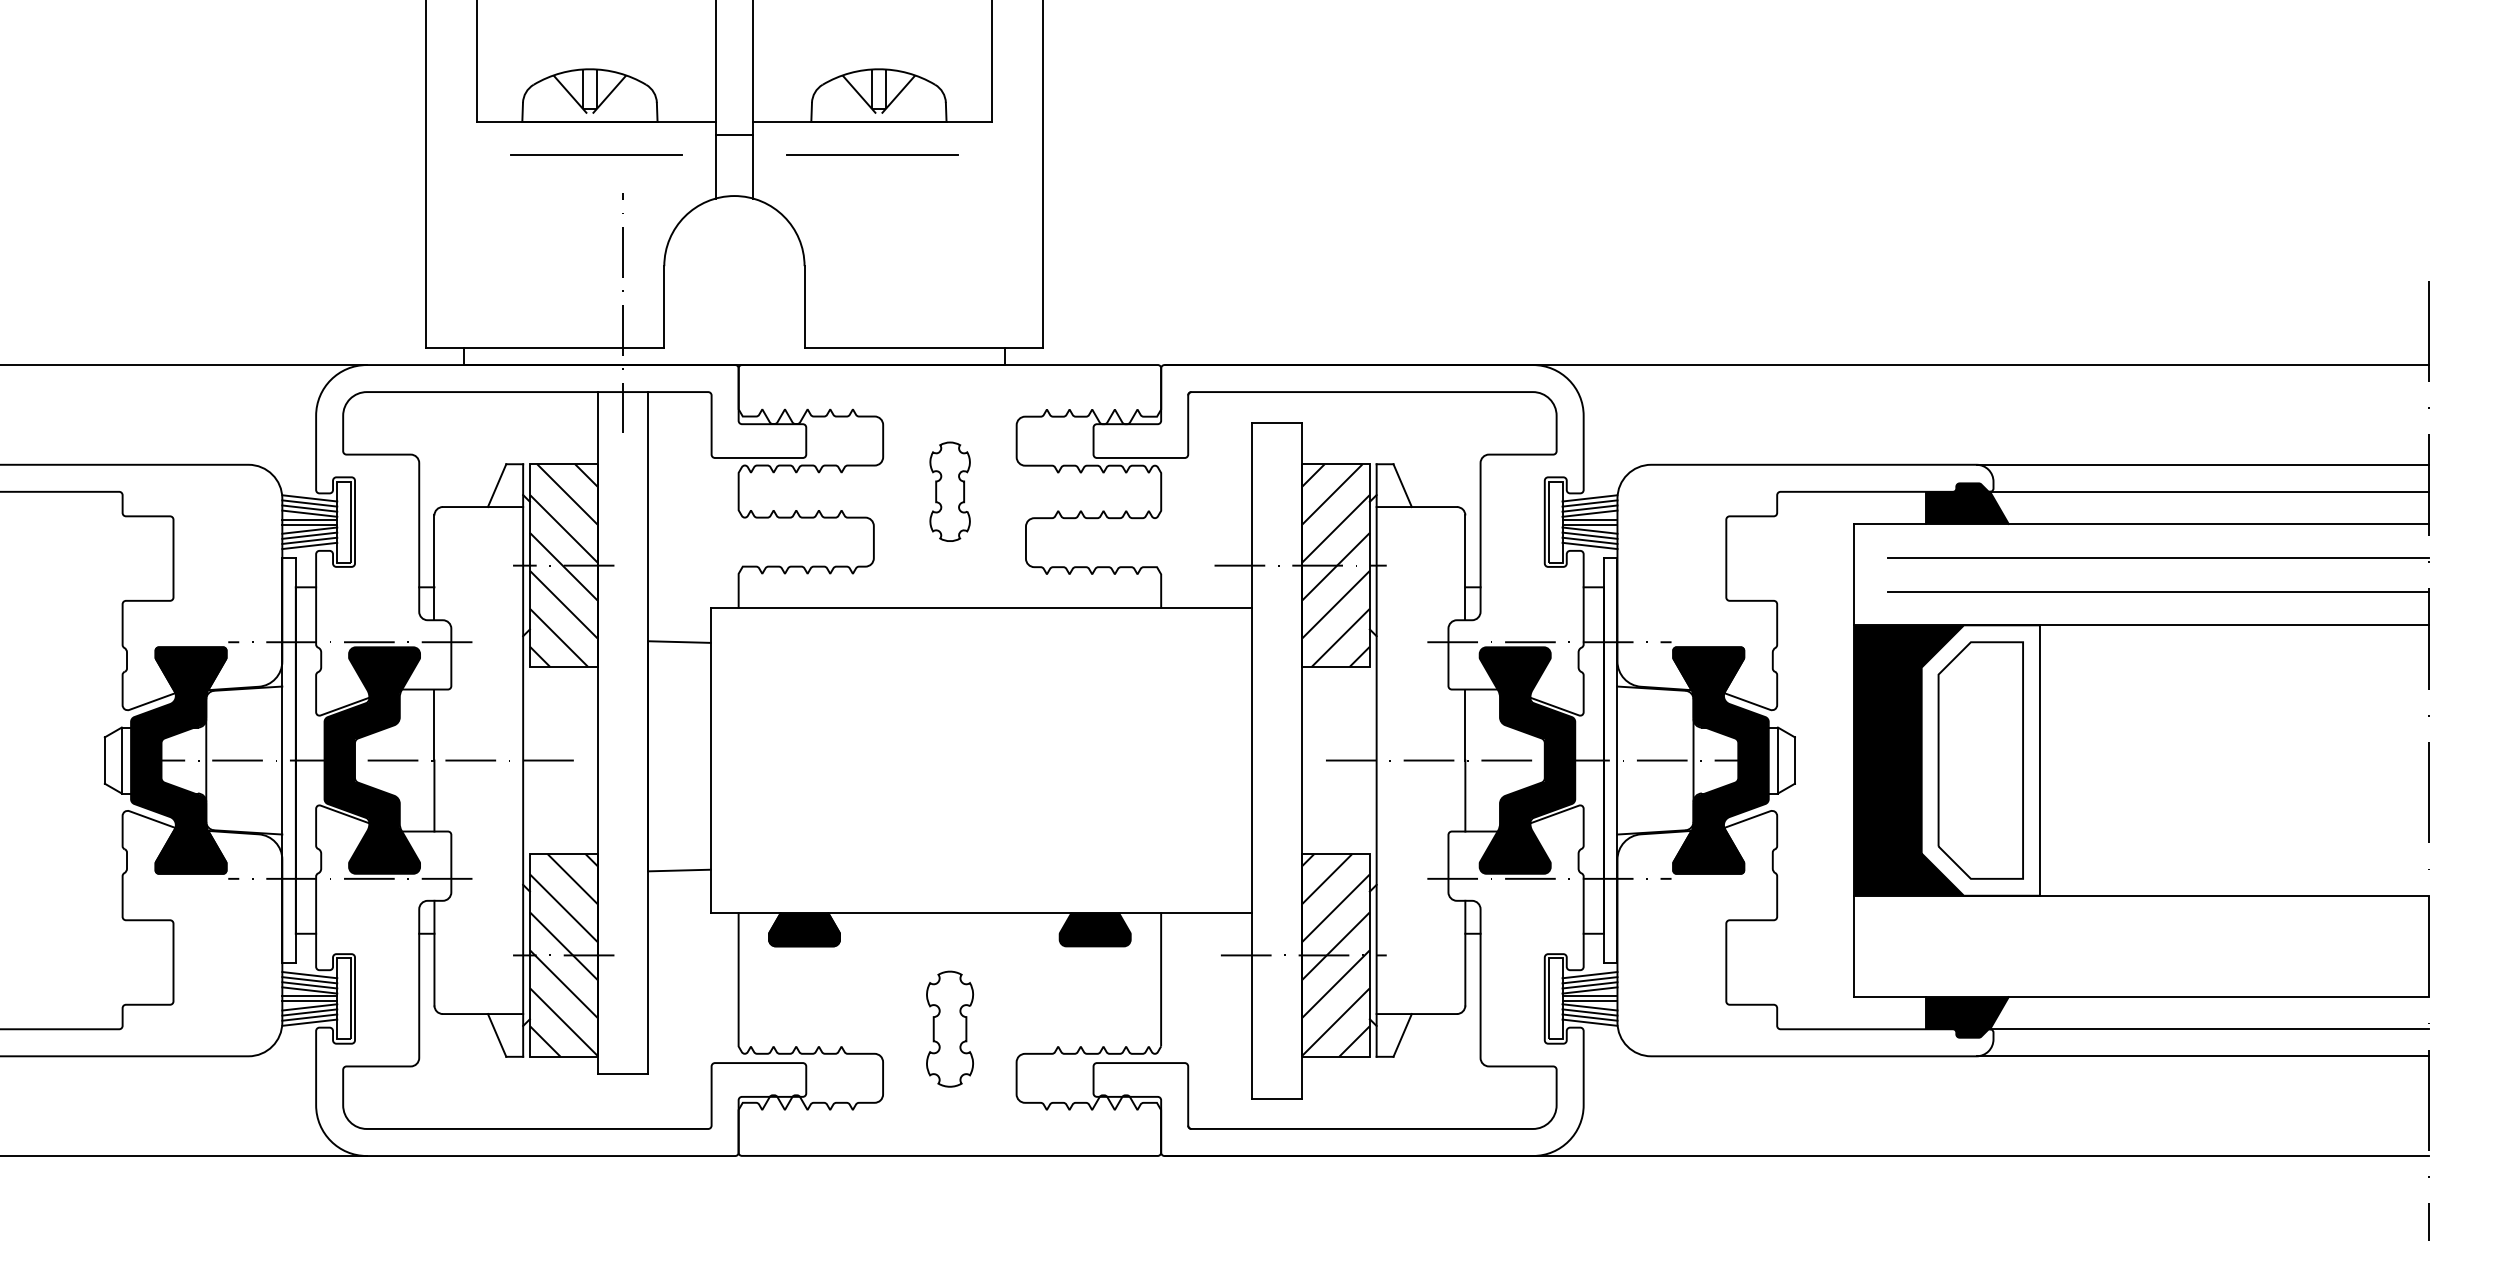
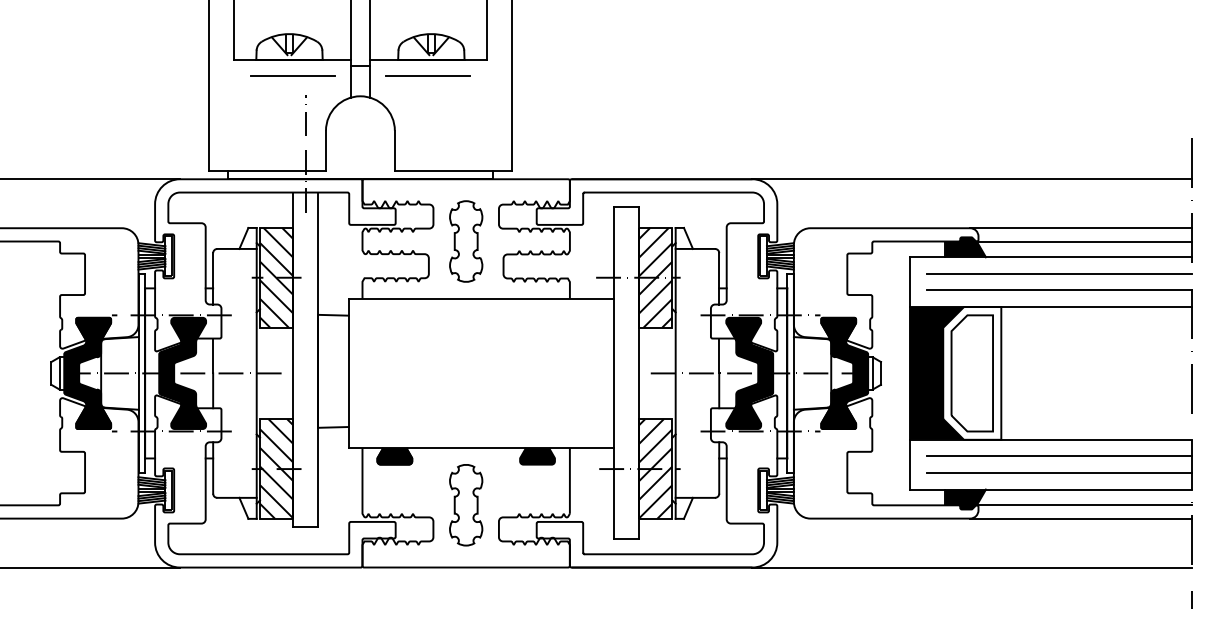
part: (950, 491) -> (466, 241), size x1.67
line: (2158, 929) -> (1059, 456), added
line: (2158, 962) -> (1059, 472), added
part: (950, 1029) -> (466, 505), size x1.43

